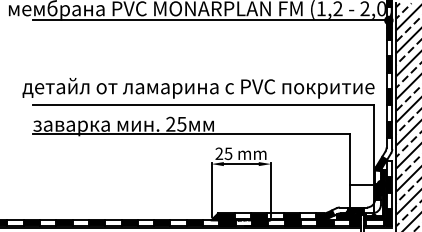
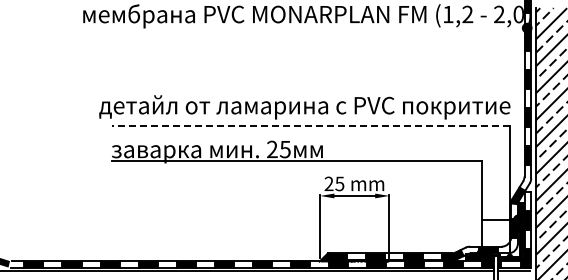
line: (210, 20) -> (318, 28), removed
line: (203, 104) -> (310, 126), solid -> dashed

